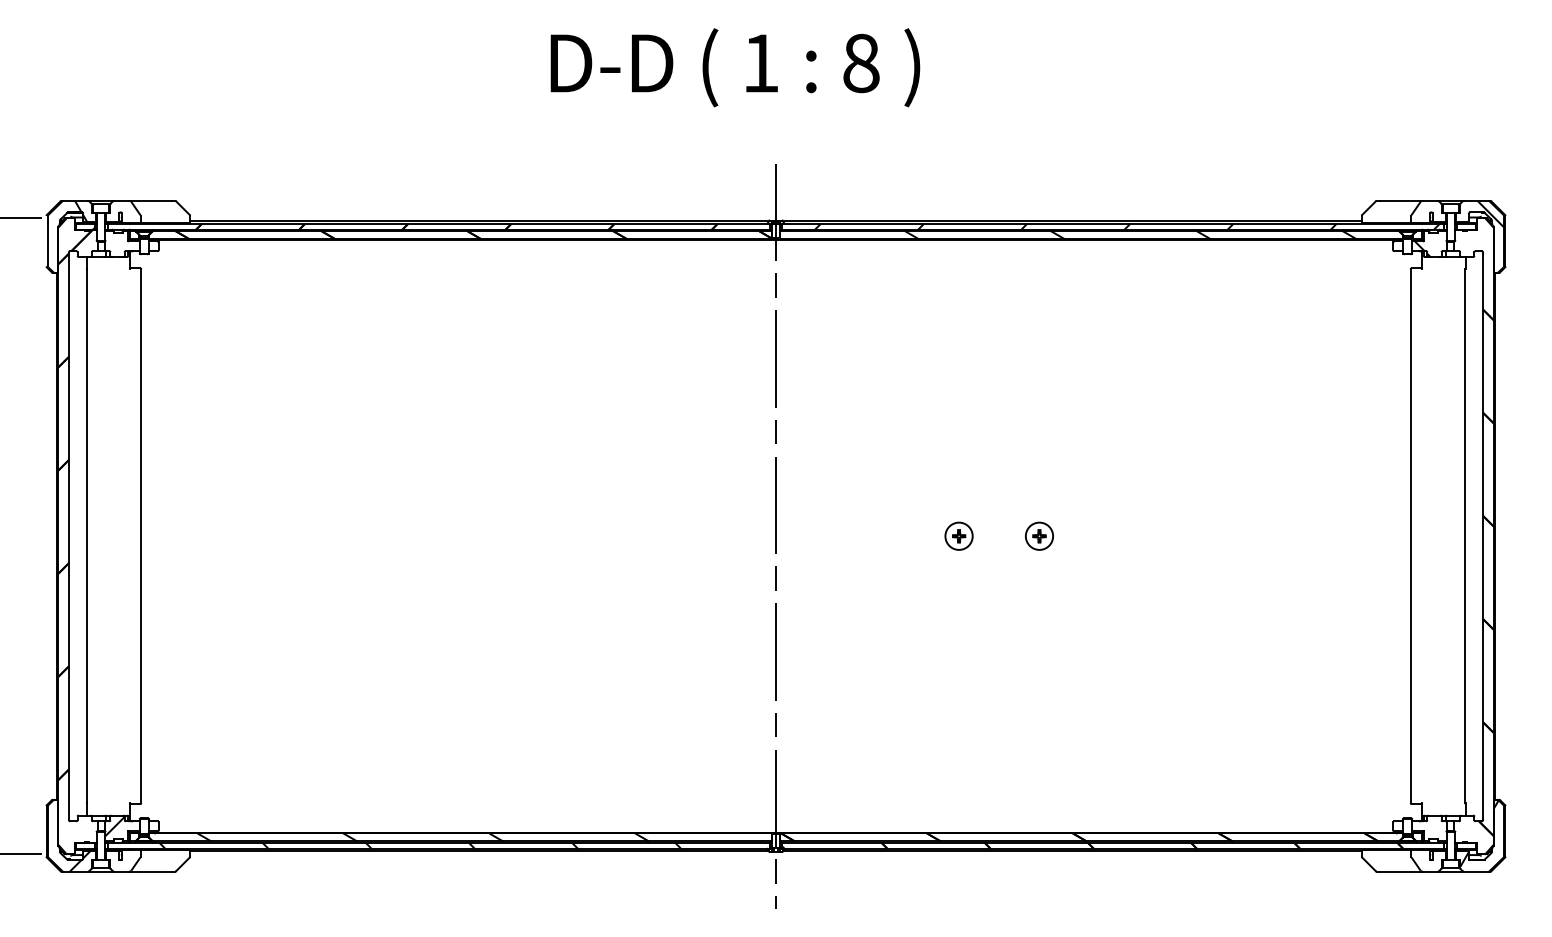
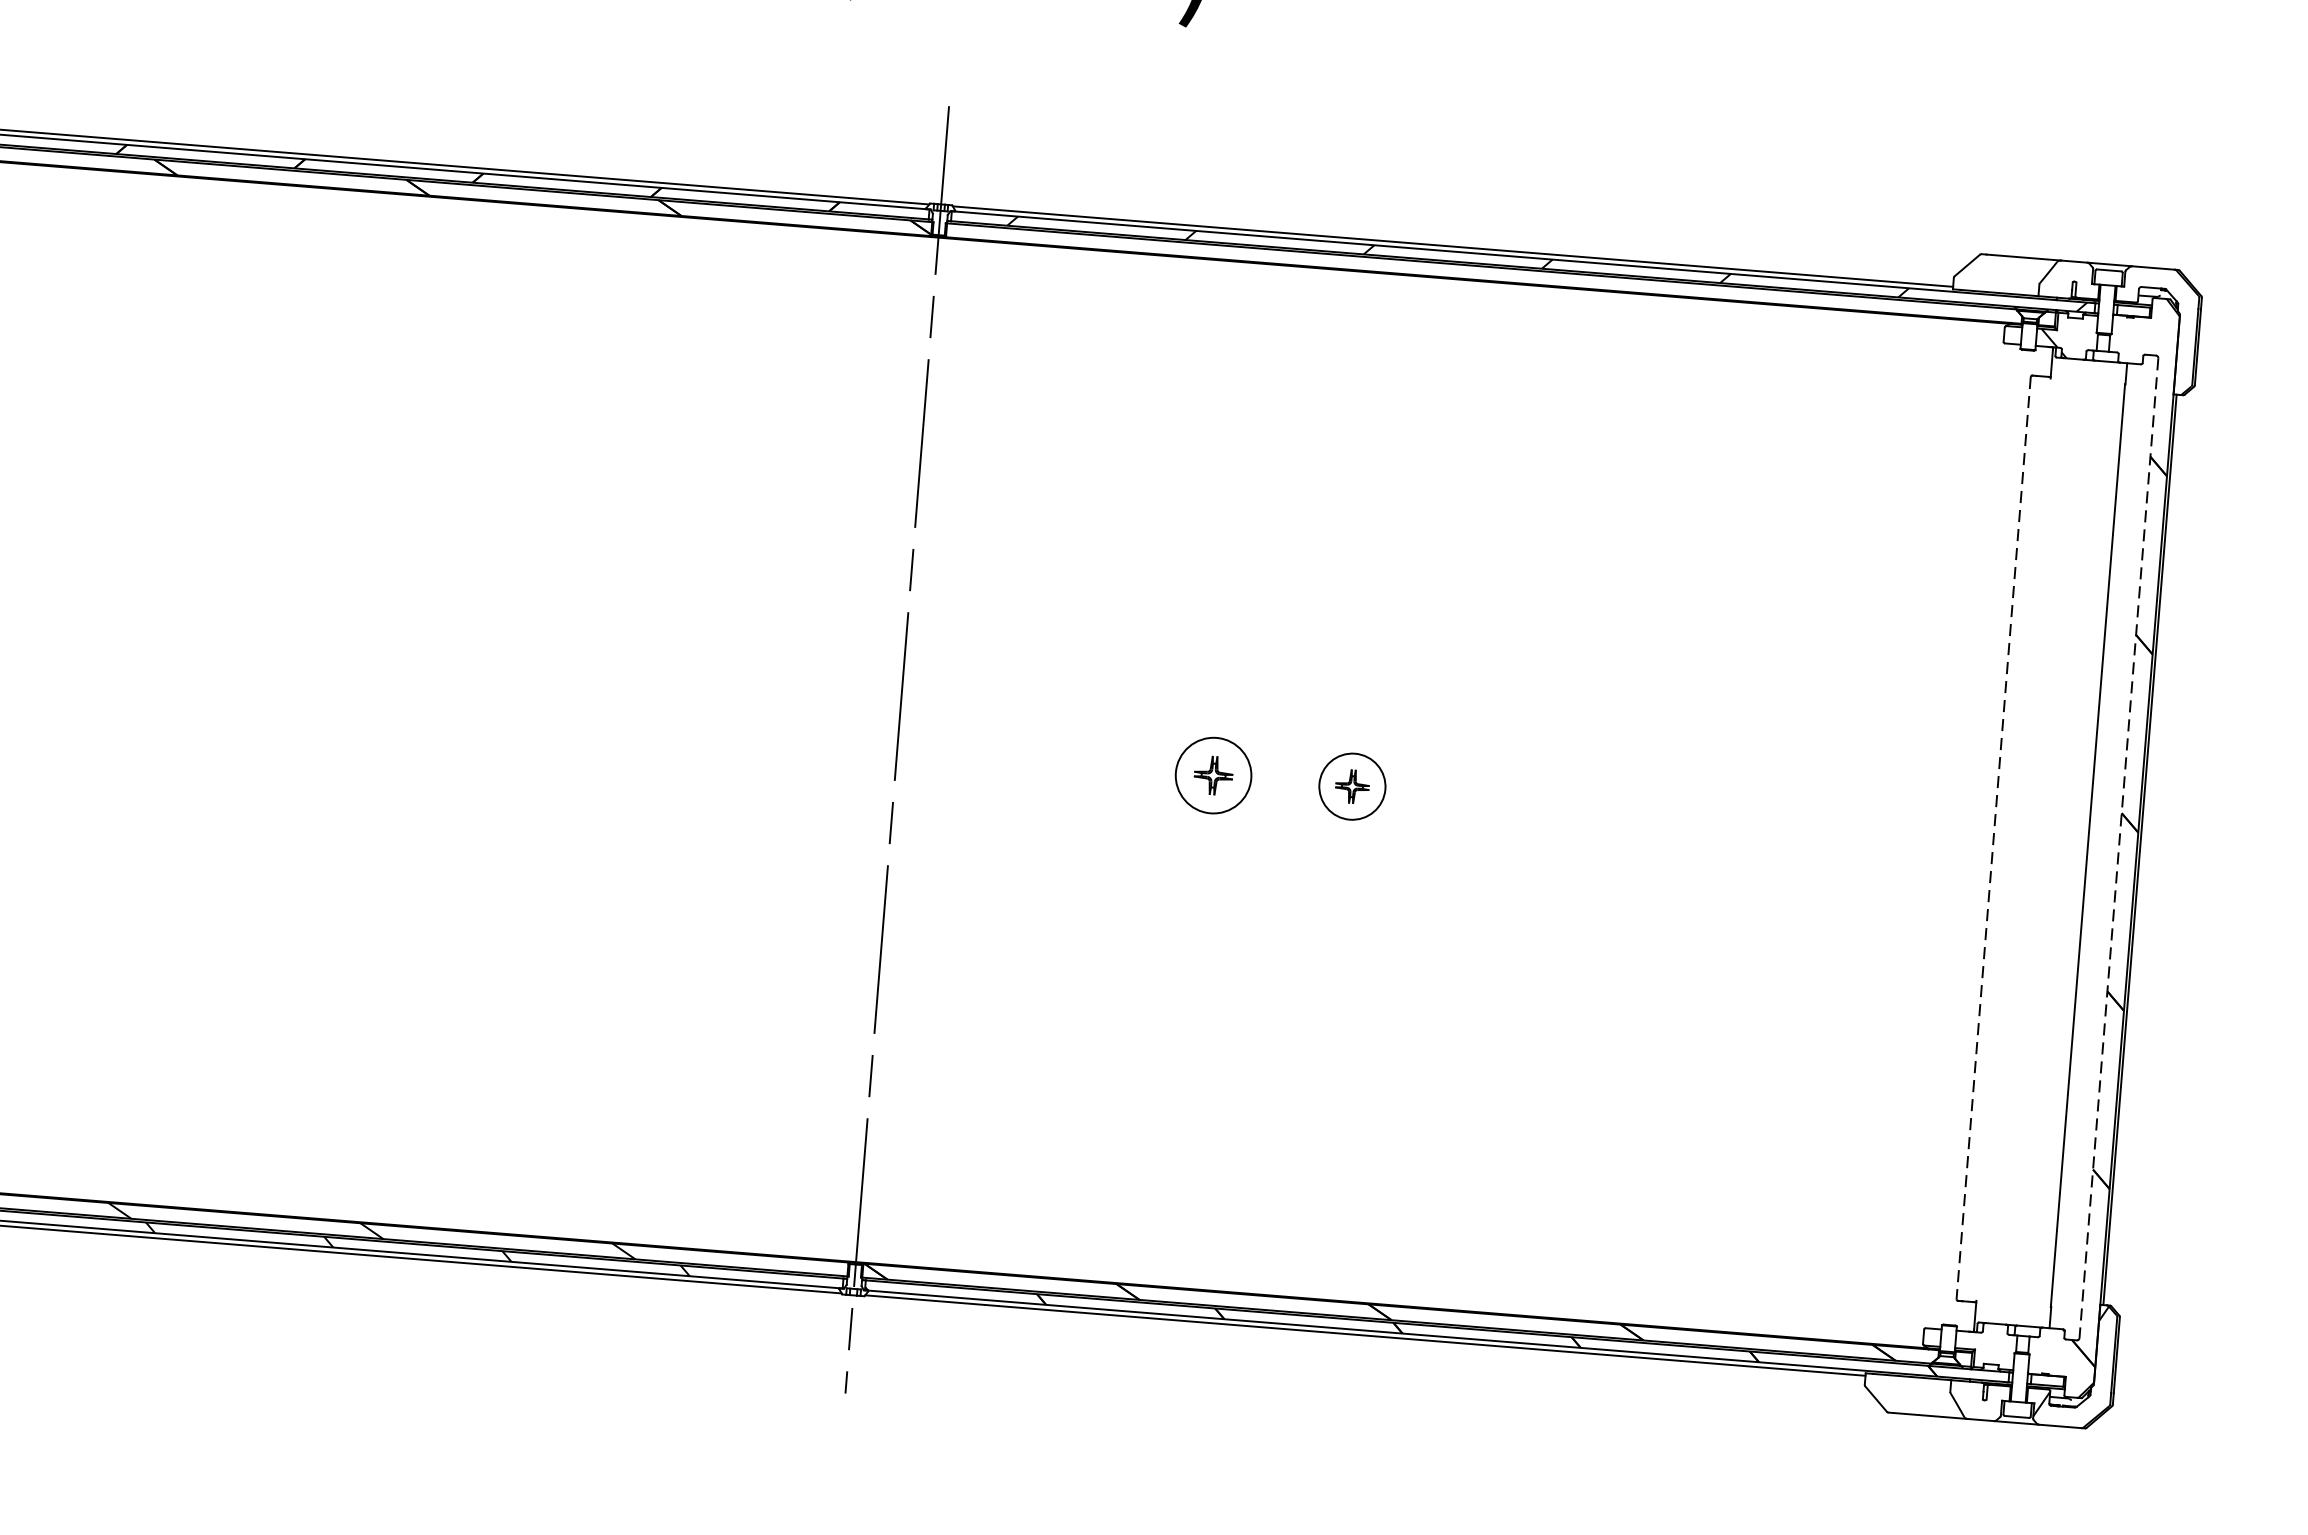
hatch: (1490, 214) -> (2176, 293), removed
hatch: (1130, 235) -> (1551, 279), removed
part: (958, 535) -> (1212, 773), size x1.6
part: (1039, 535) -> (1352, 785), size x1.4
line: (1410, 536) -> (1993, 838), solid -> dashed
line: (1483, 536) -> (2119, 848), solid -> dashed

